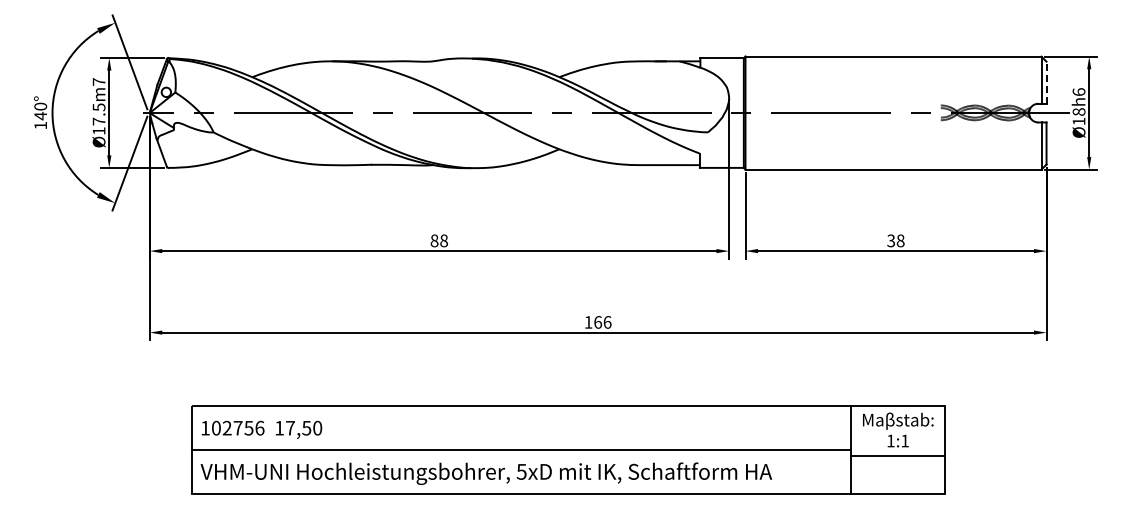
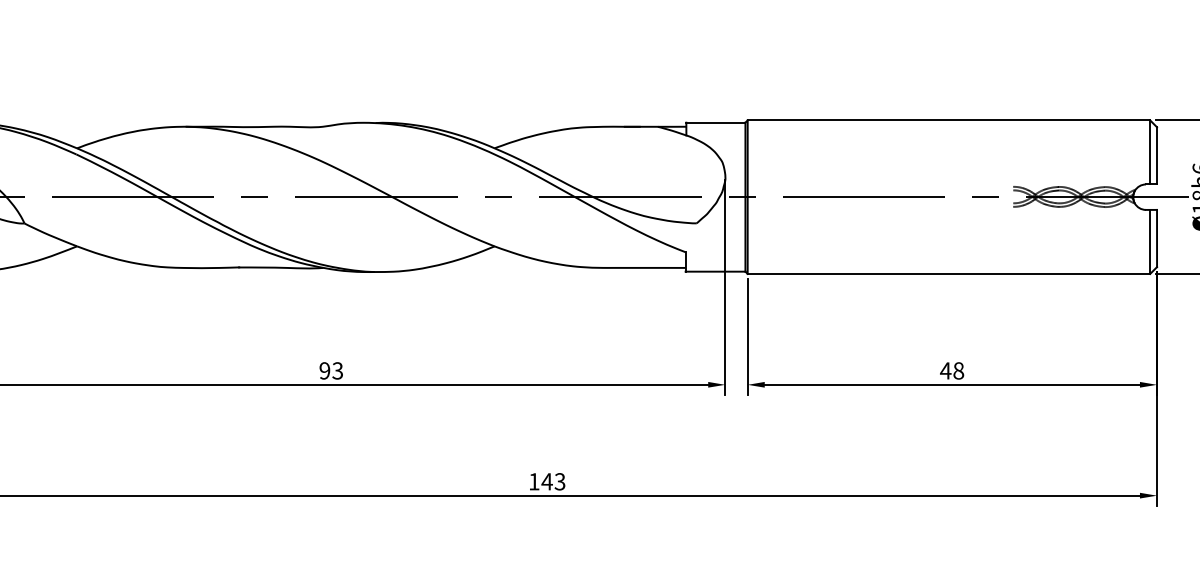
line: (1046, 82) -> (1156, 155), dashed -> solid
text: (438, 240) -> (330, 370), 88 -> 93
text: (891, 240) -> (946, 370), 38 -> 48
text: (602, 322) -> (553, 481), 166 -> 143

